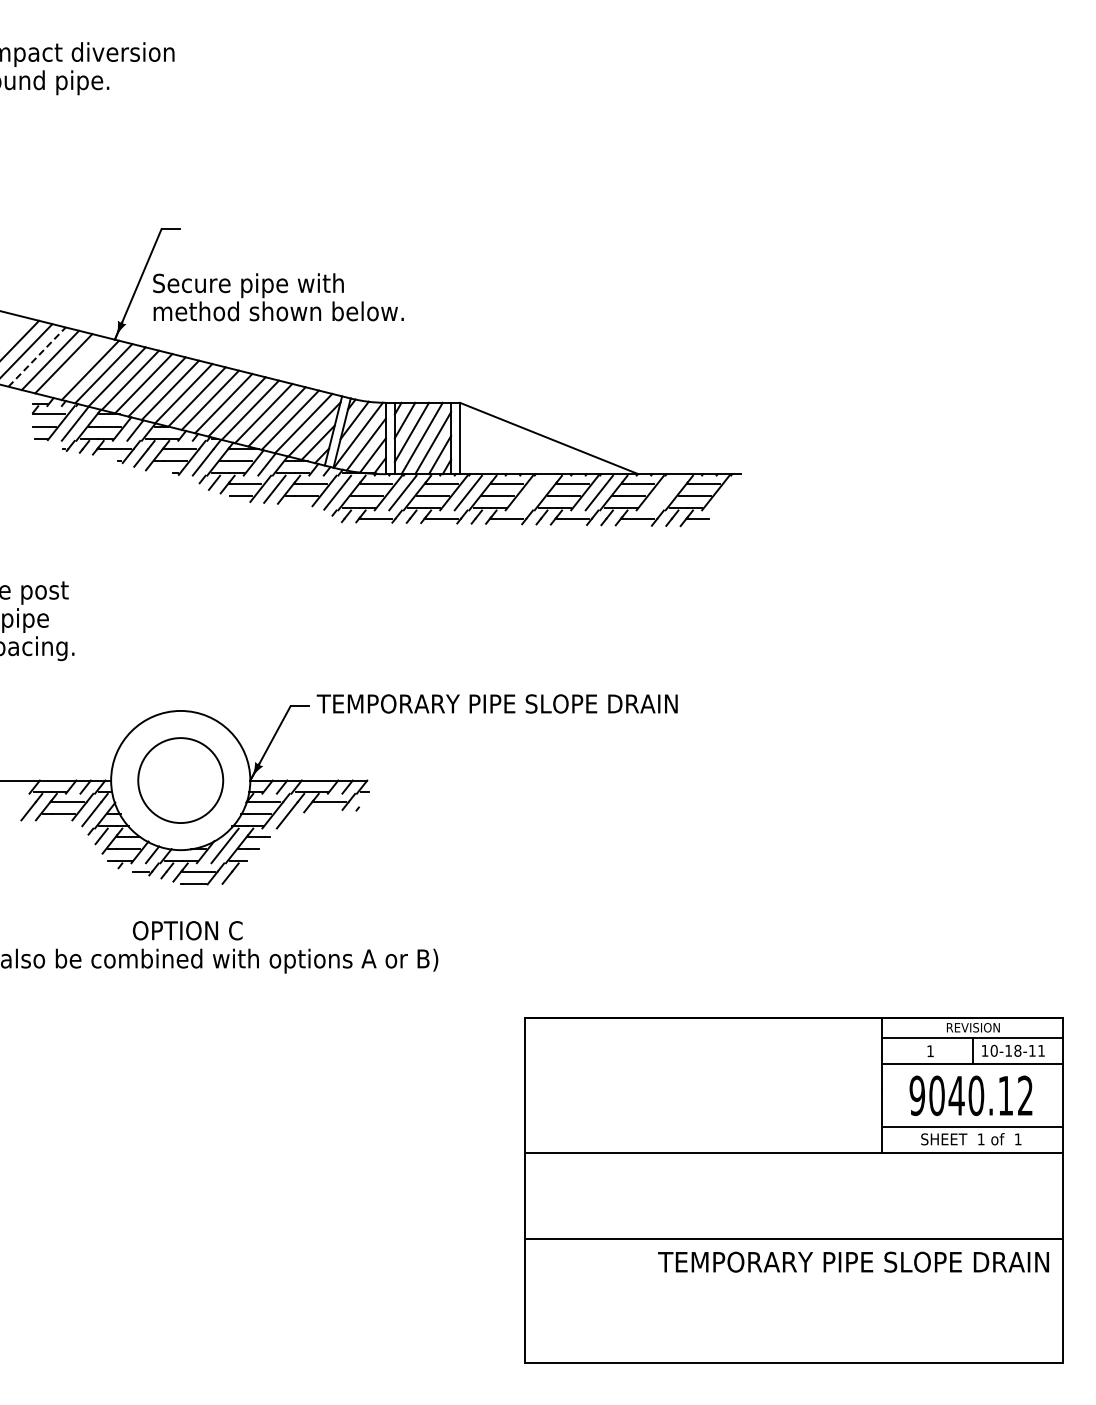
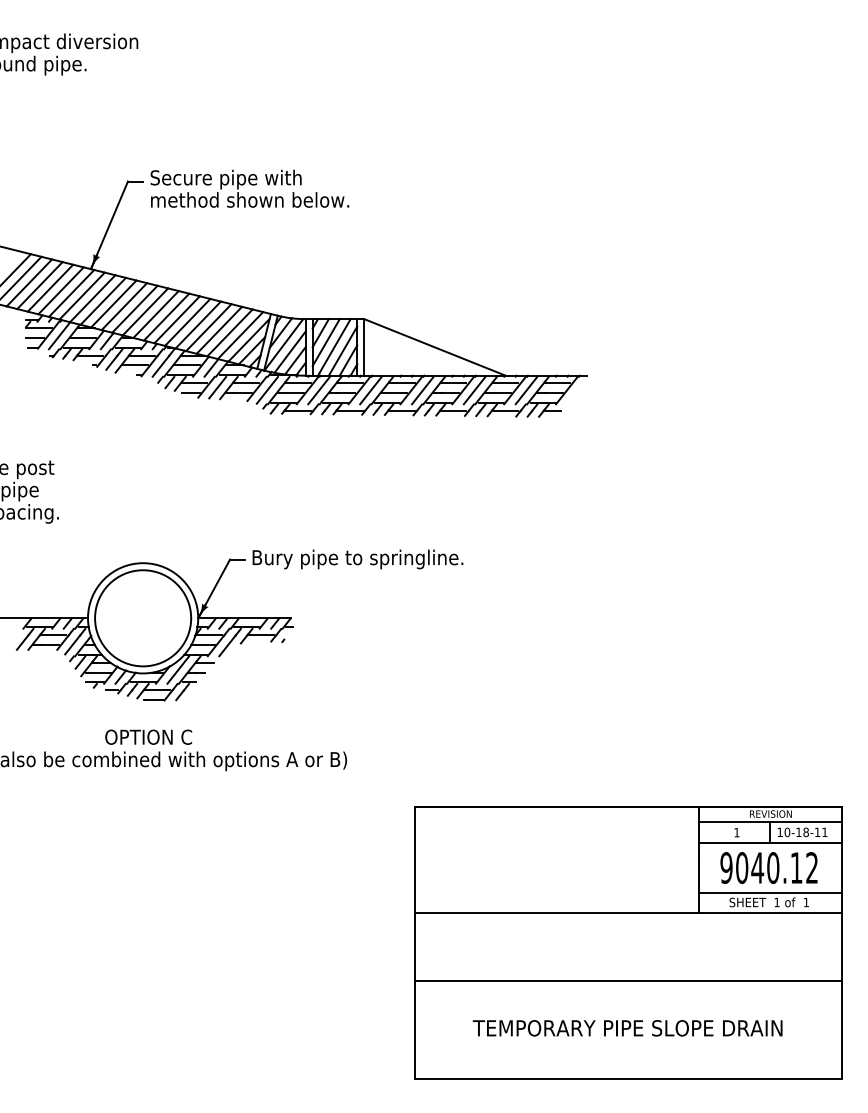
text: (278, 297) -> (249, 189), moved
line: (37, 356) -> (29, 282), dashed -> solid
line: (76, 366) -> (60, 290), added
line: (533, 492) -> (422, 390), added
line: (664, 492) -> (526, 390), added
text: (496, 705) -> (393, 558), TEMPORARY PIPE SLOPE DRAIN -> Bury pipe to springline.
circle: (180, 780) -> (142, 618), size x1.43
text: (853, 1261) -> (627, 1027), moved

